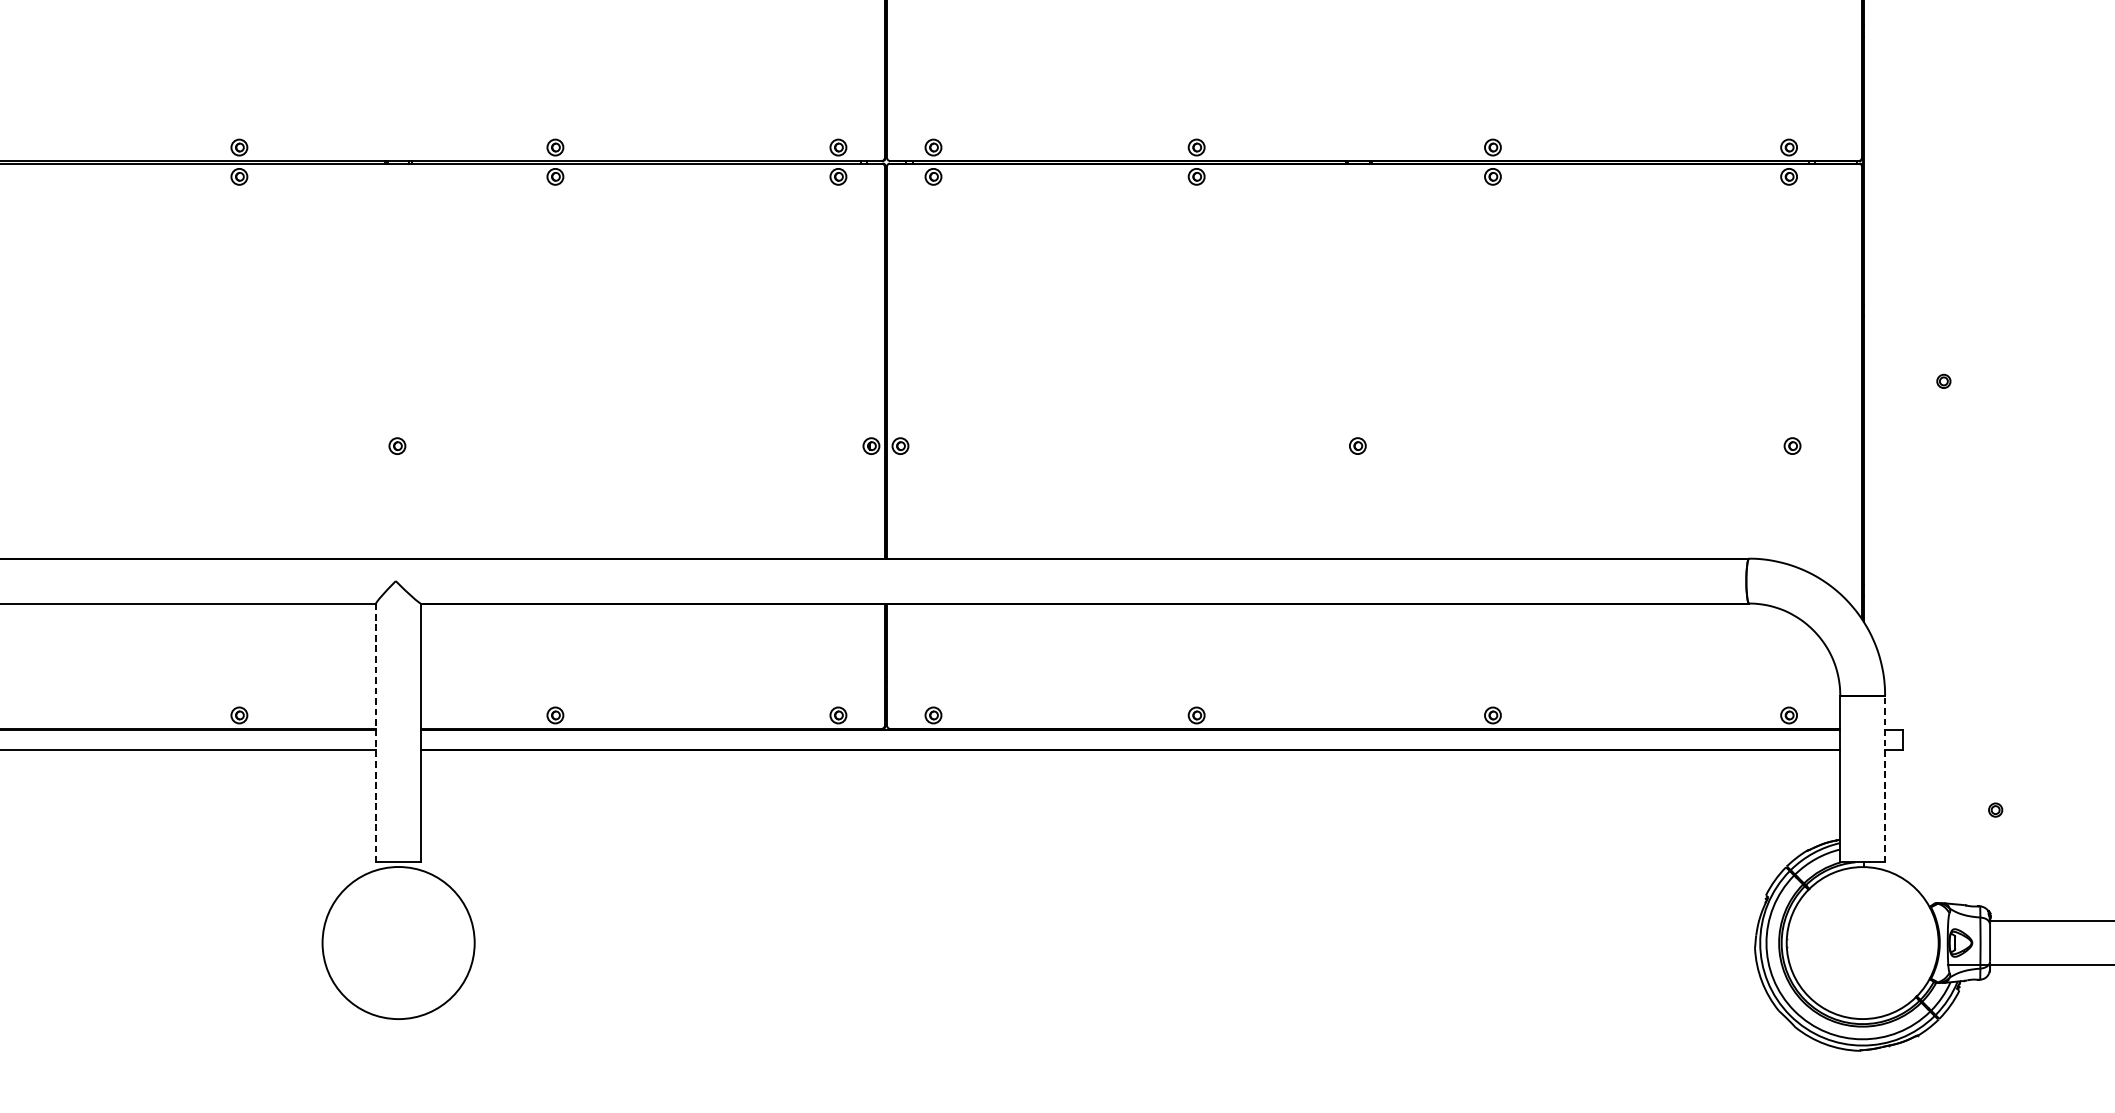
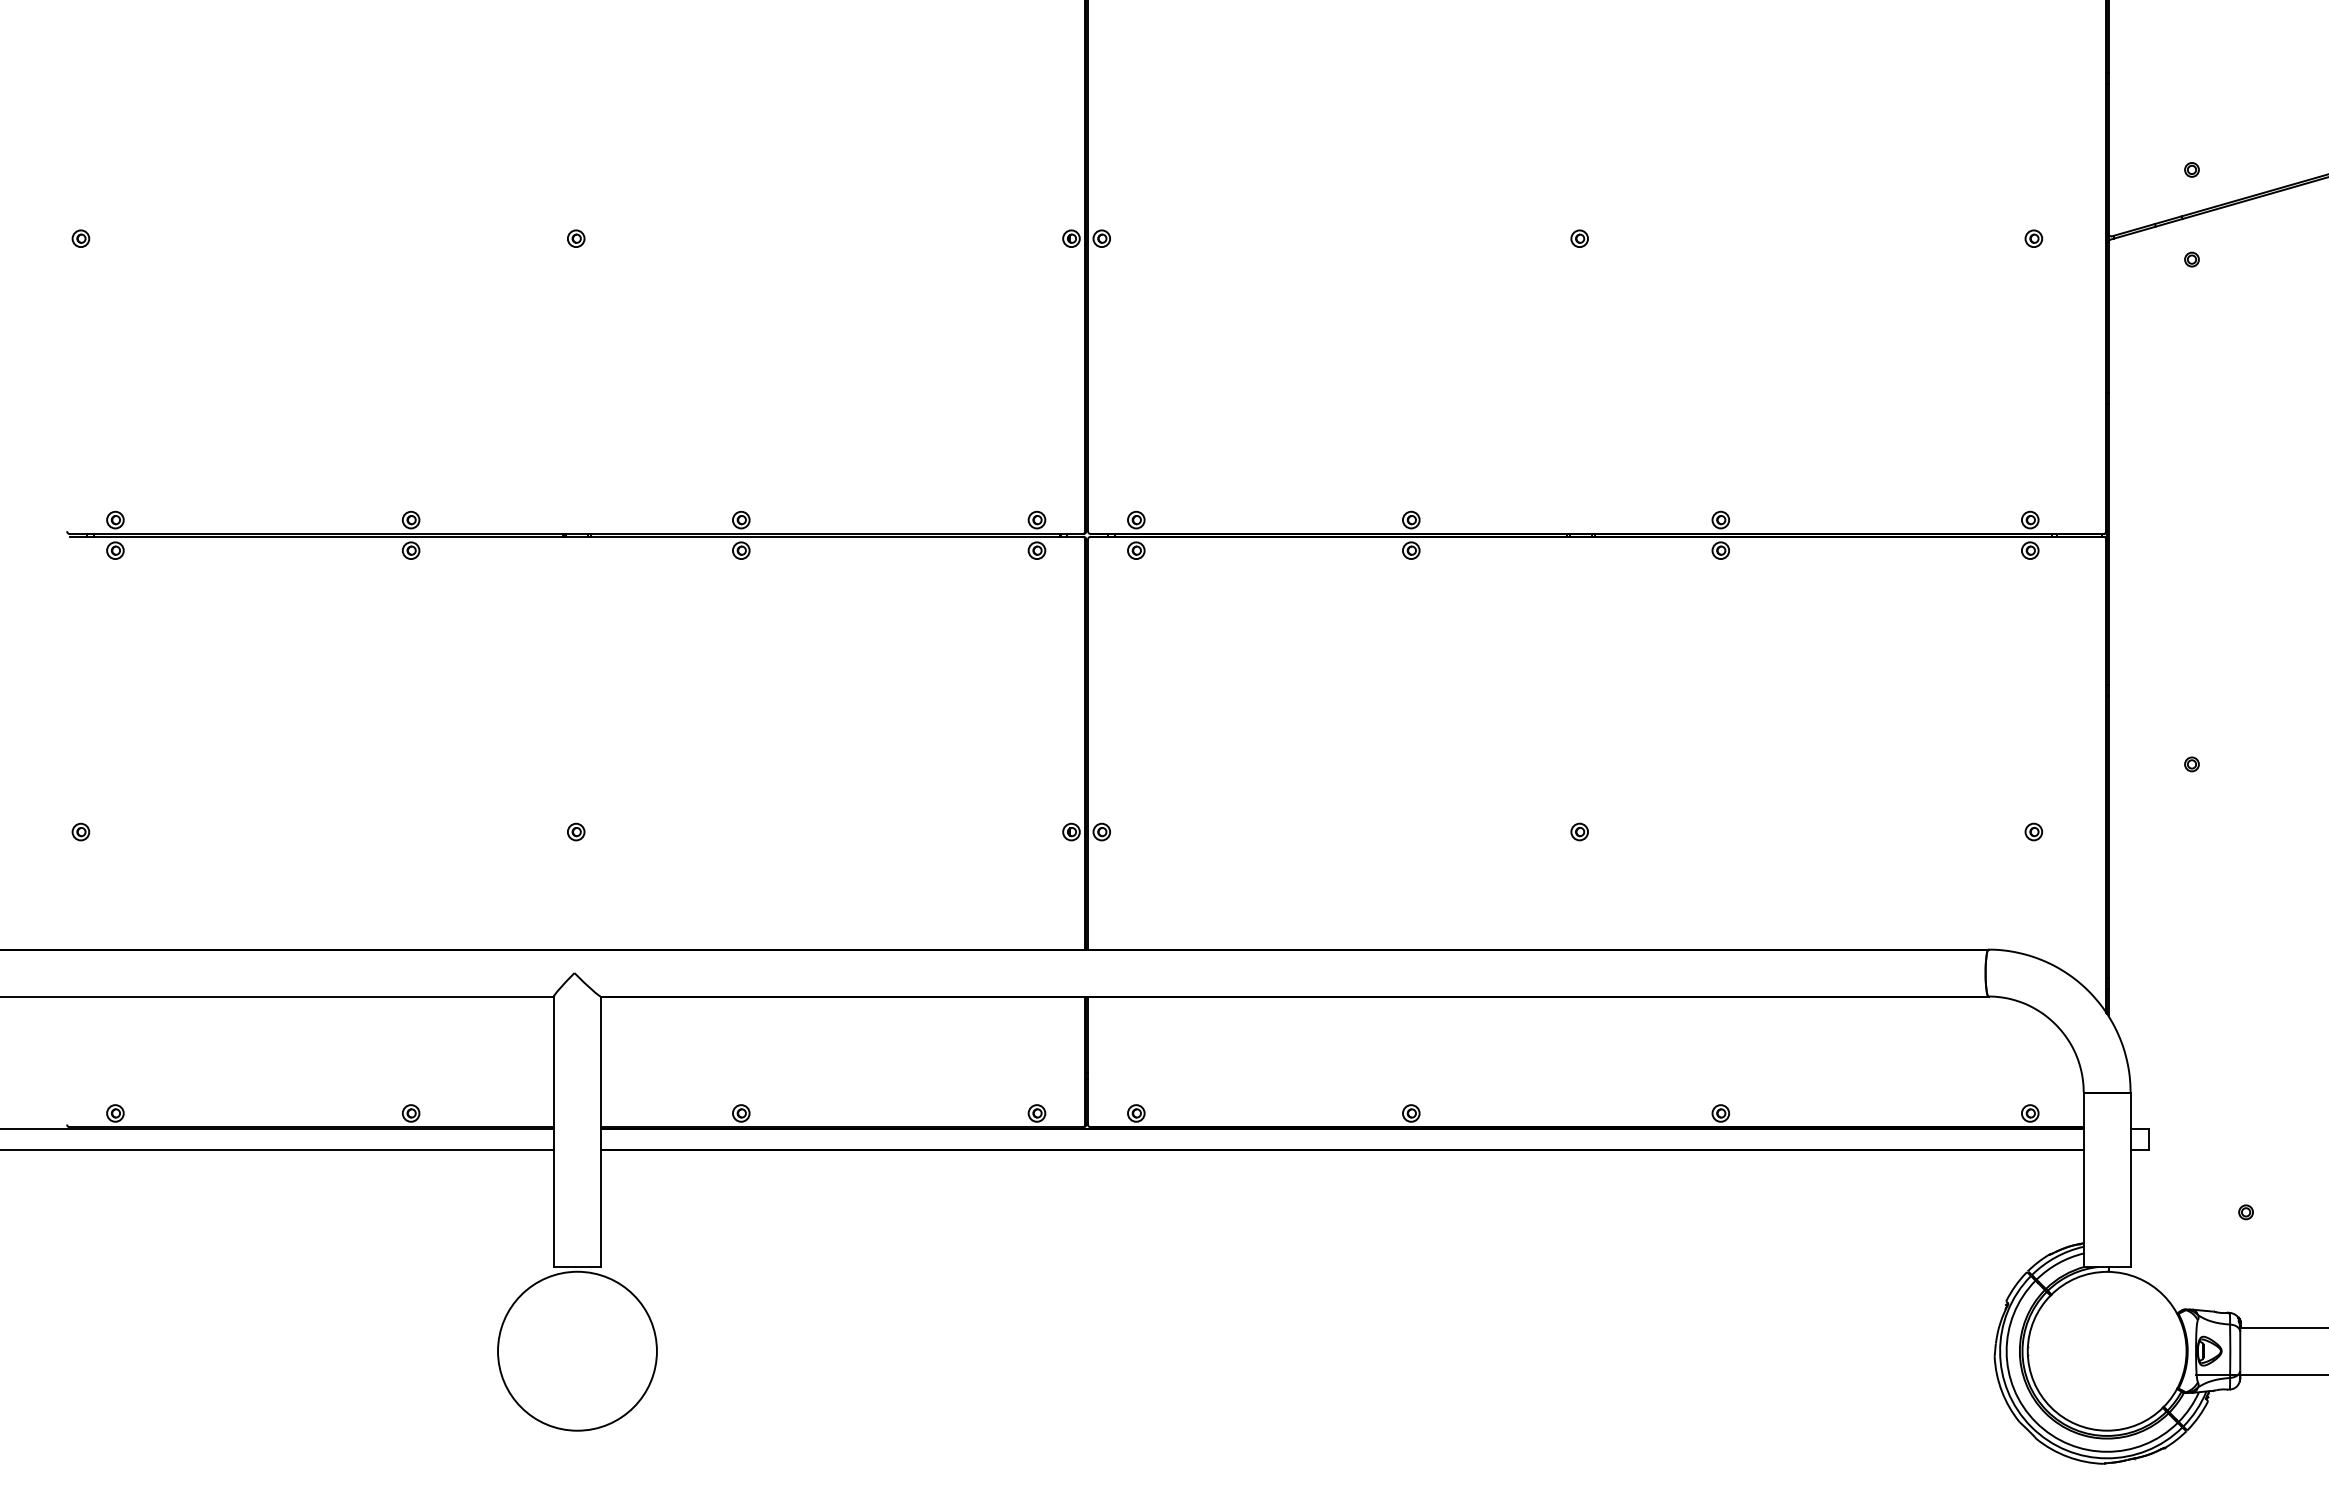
line: (376, 733) -> (554, 1132), dashed -> solid
line: (1885, 778) -> (2130, 1179), dashed -> solid

